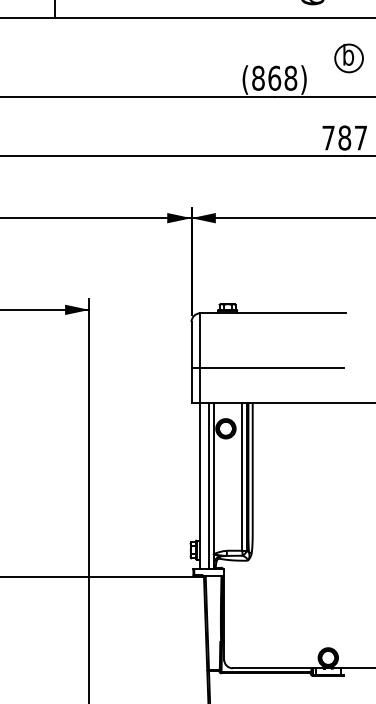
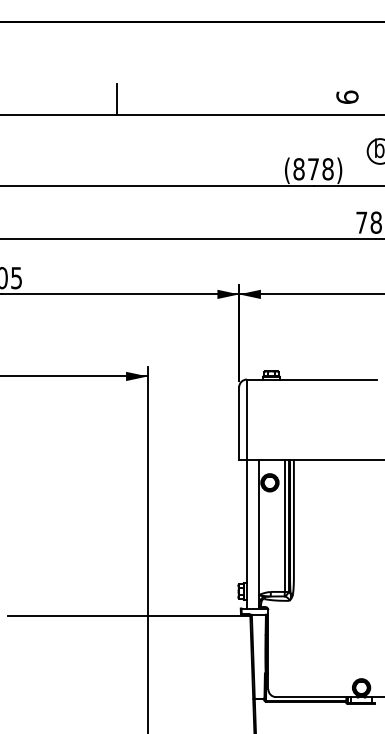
text: (274, 78) -> (313, 169), (868) -> (878)
line: (267, 368) -> (307, 428), removed
line: (208, 485) -> (254, 533), removed

